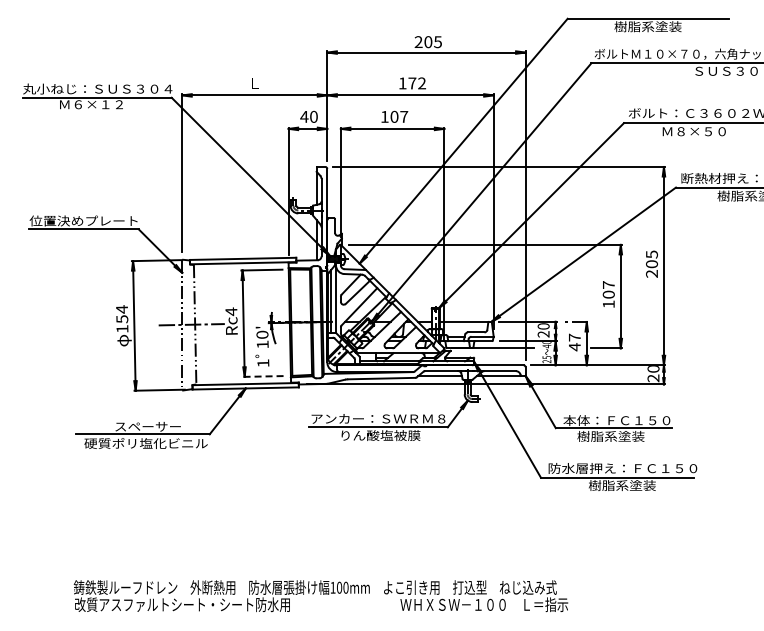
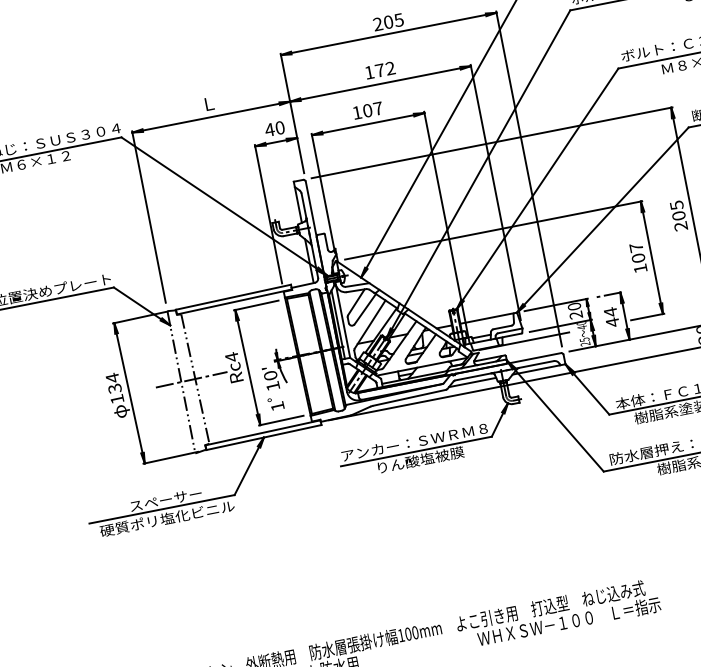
text: (121, 318) -> (113, 388), 154 -> 134
text: (574, 337) -> (610, 312), 47 -> 44
line: (264, 376) -> (281, 420), dashed -> solid

